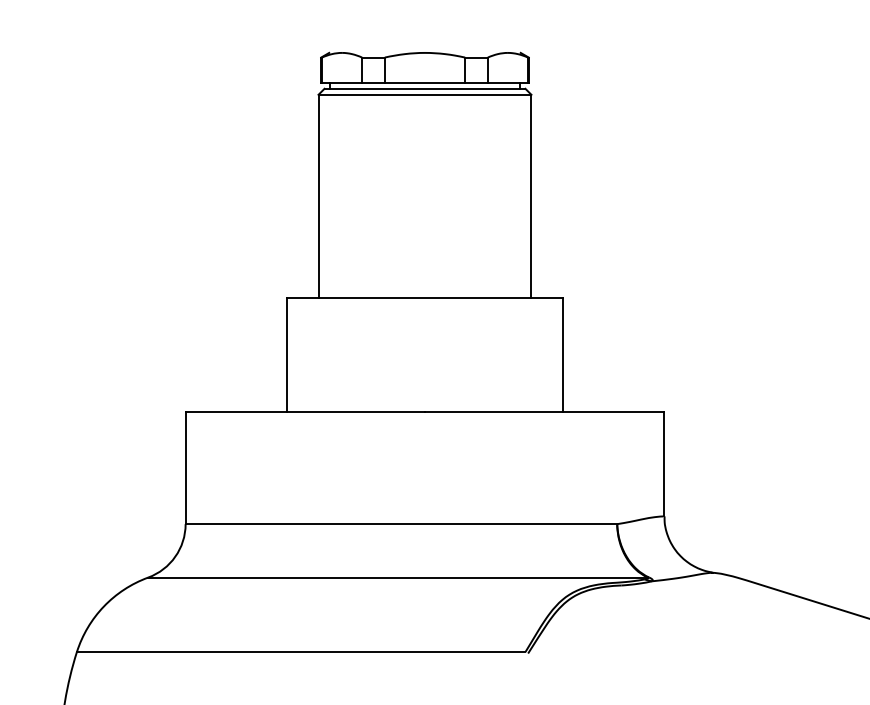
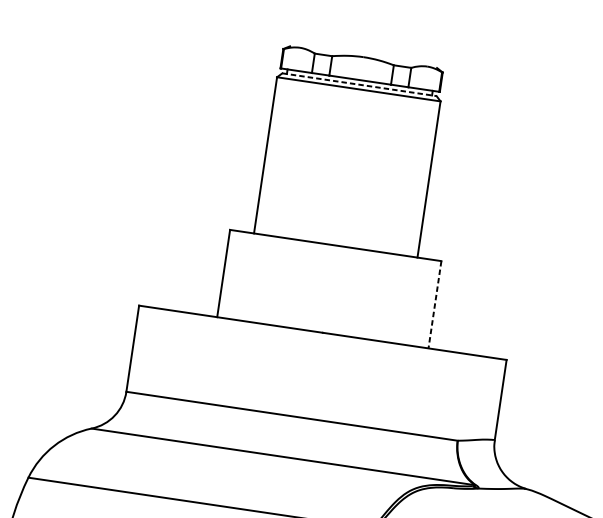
line: (425, 88) -> (359, 84), solid -> dashed
line: (562, 355) -> (434, 305), solid -> dashed

